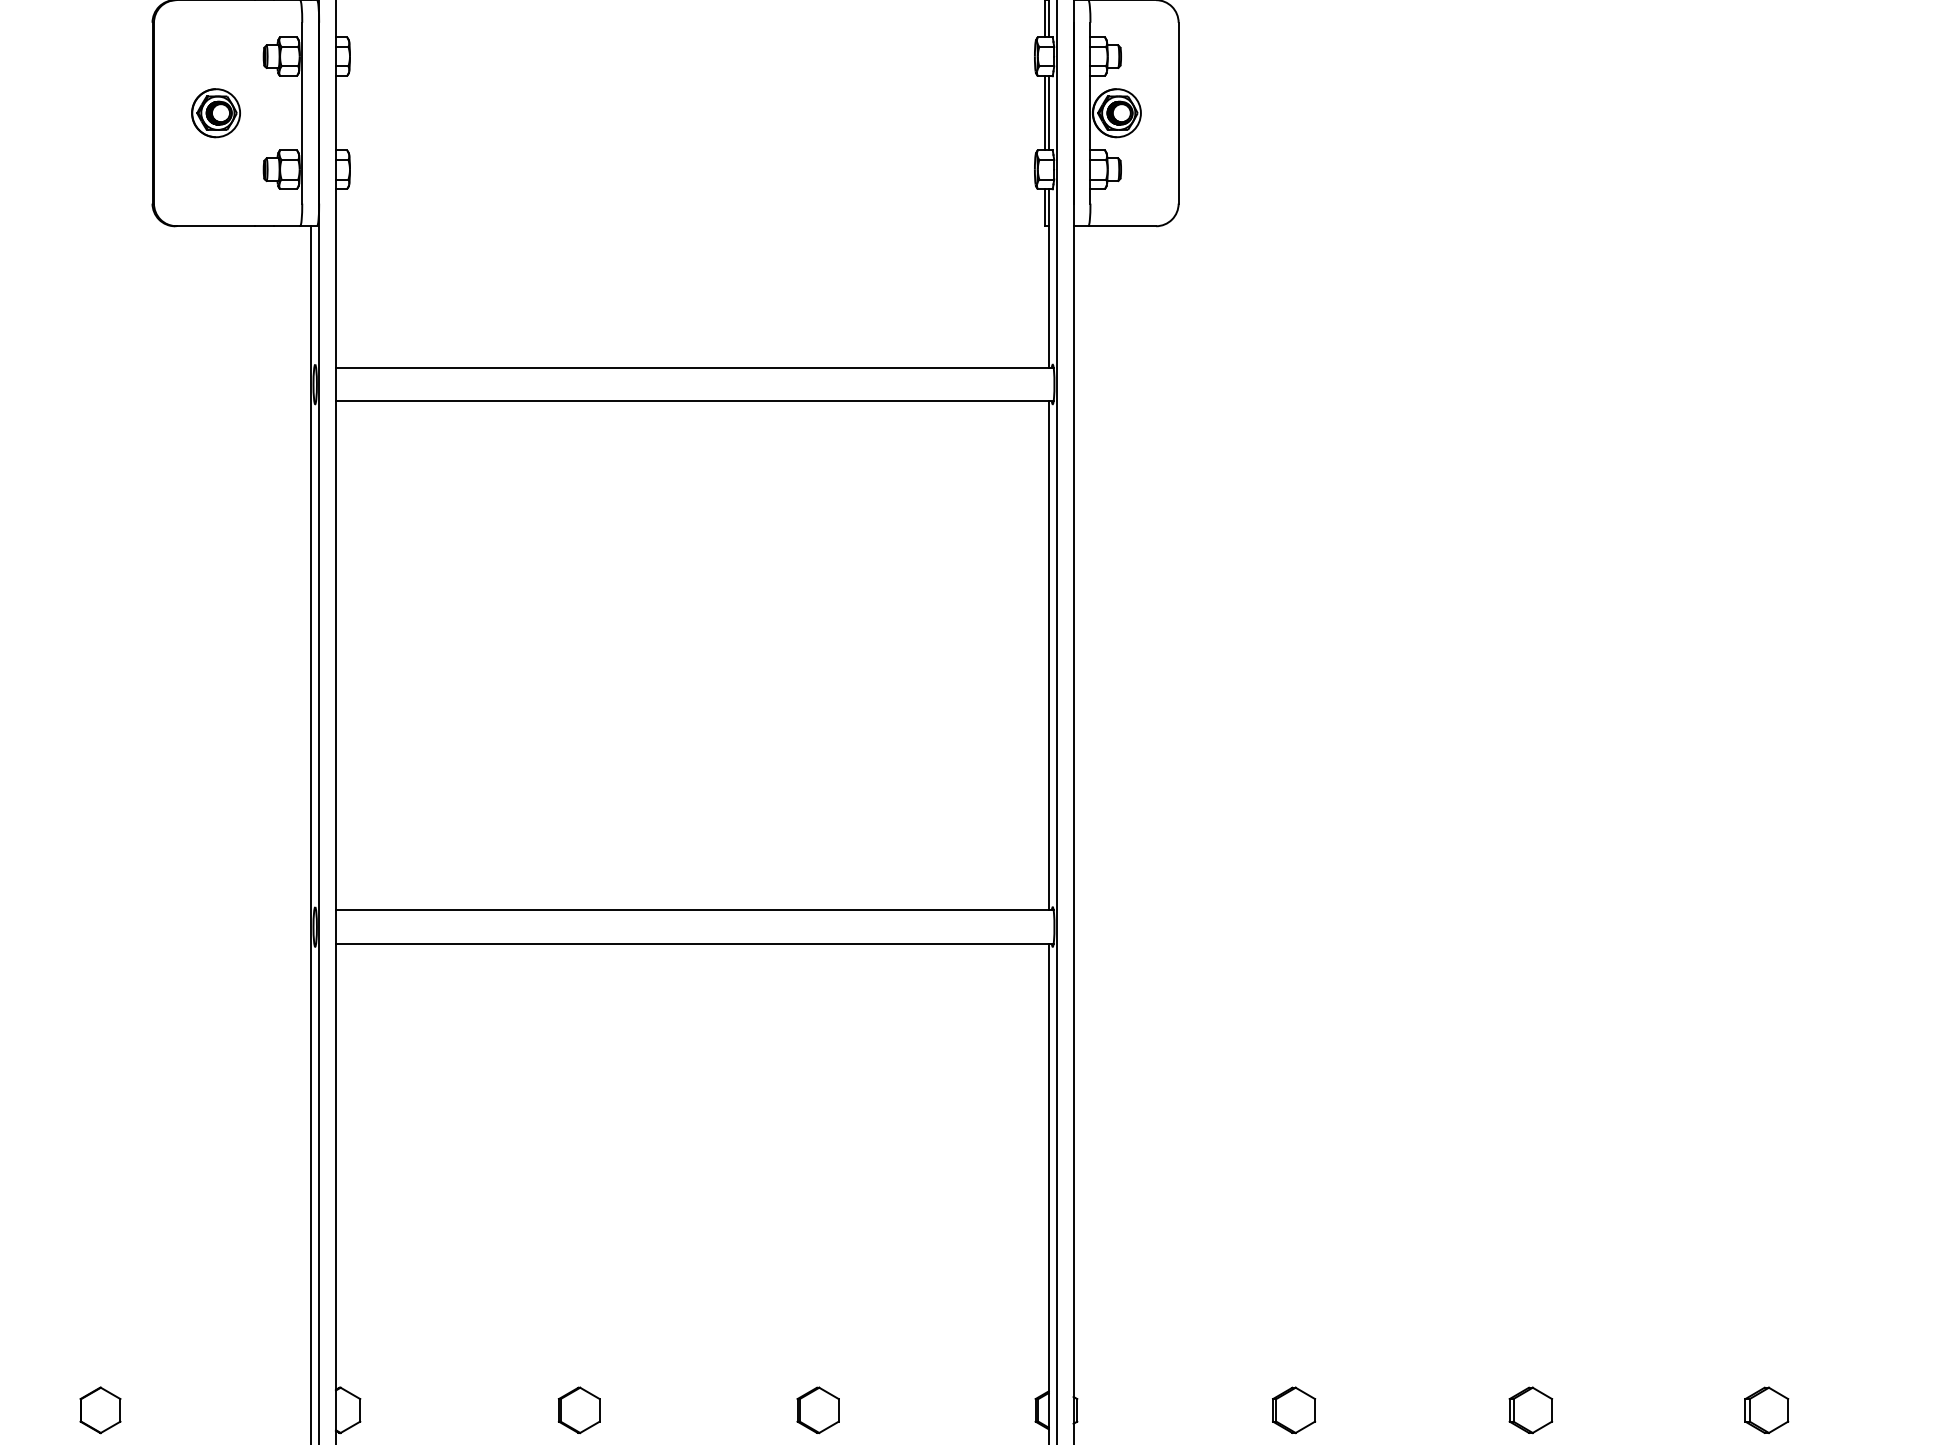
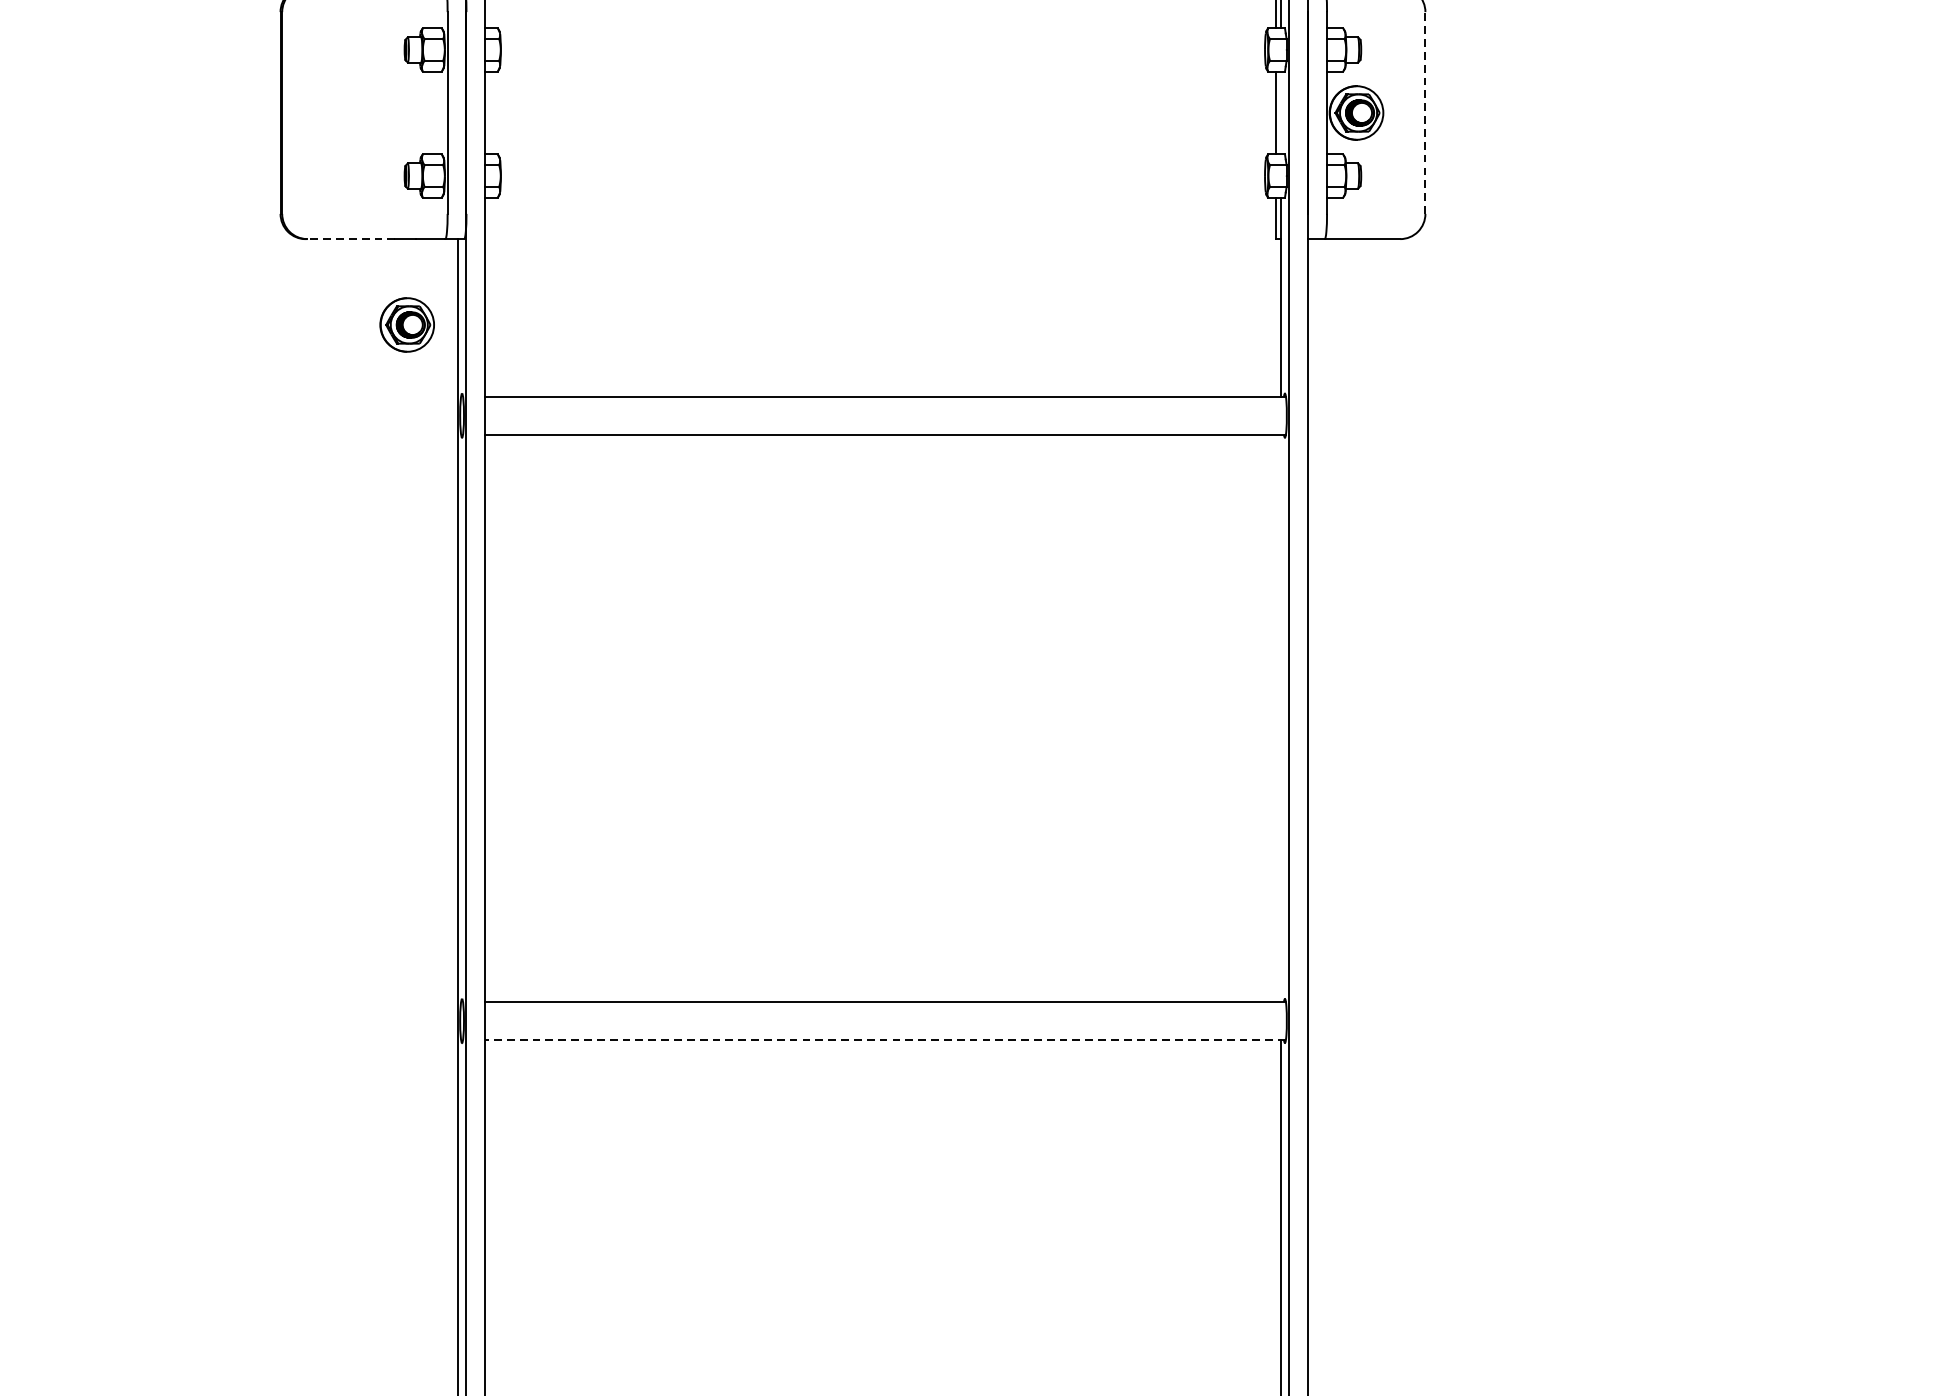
line: (1178, 112) -> (1425, 112), solid -> dashed
part: (215, 113) -> (406, 325), moved
line: (1048, 113) -> (1280, 113), removed
line: (215, 226) -> (350, 239), solid -> dashed
line: (1048, 655) -> (1280, 718), removed
line: (694, 943) -> (885, 1039), solid -> dashed

